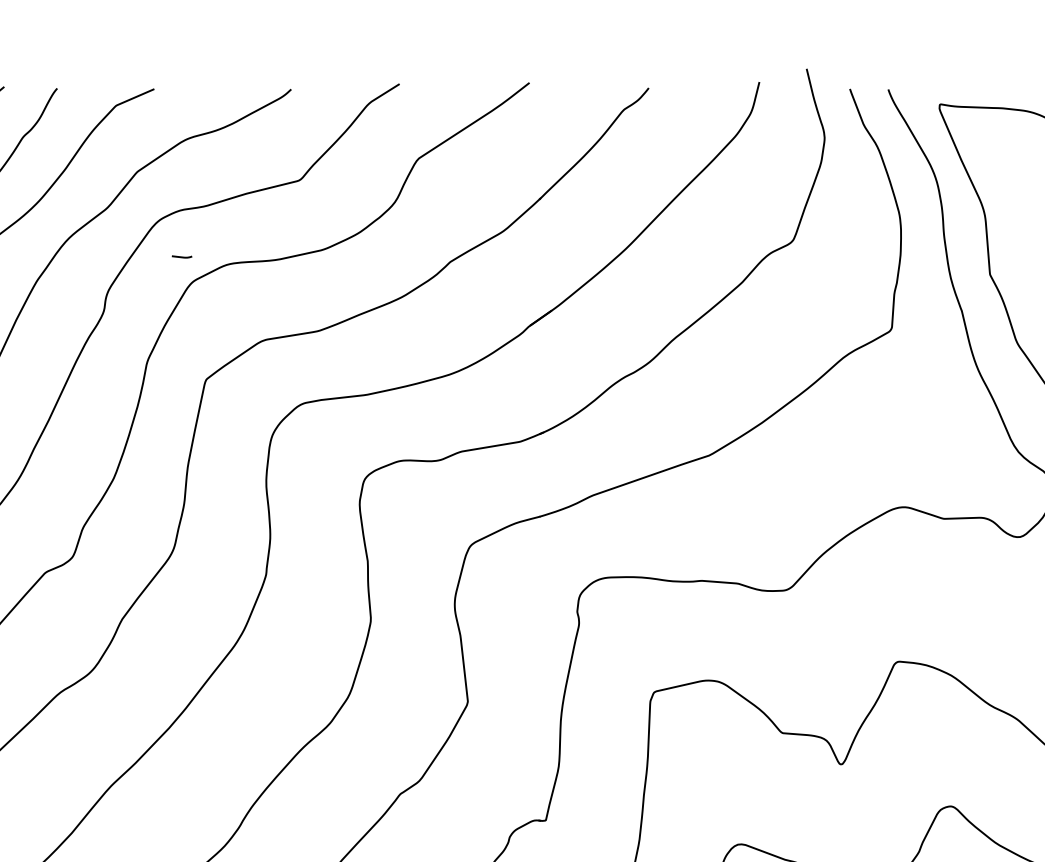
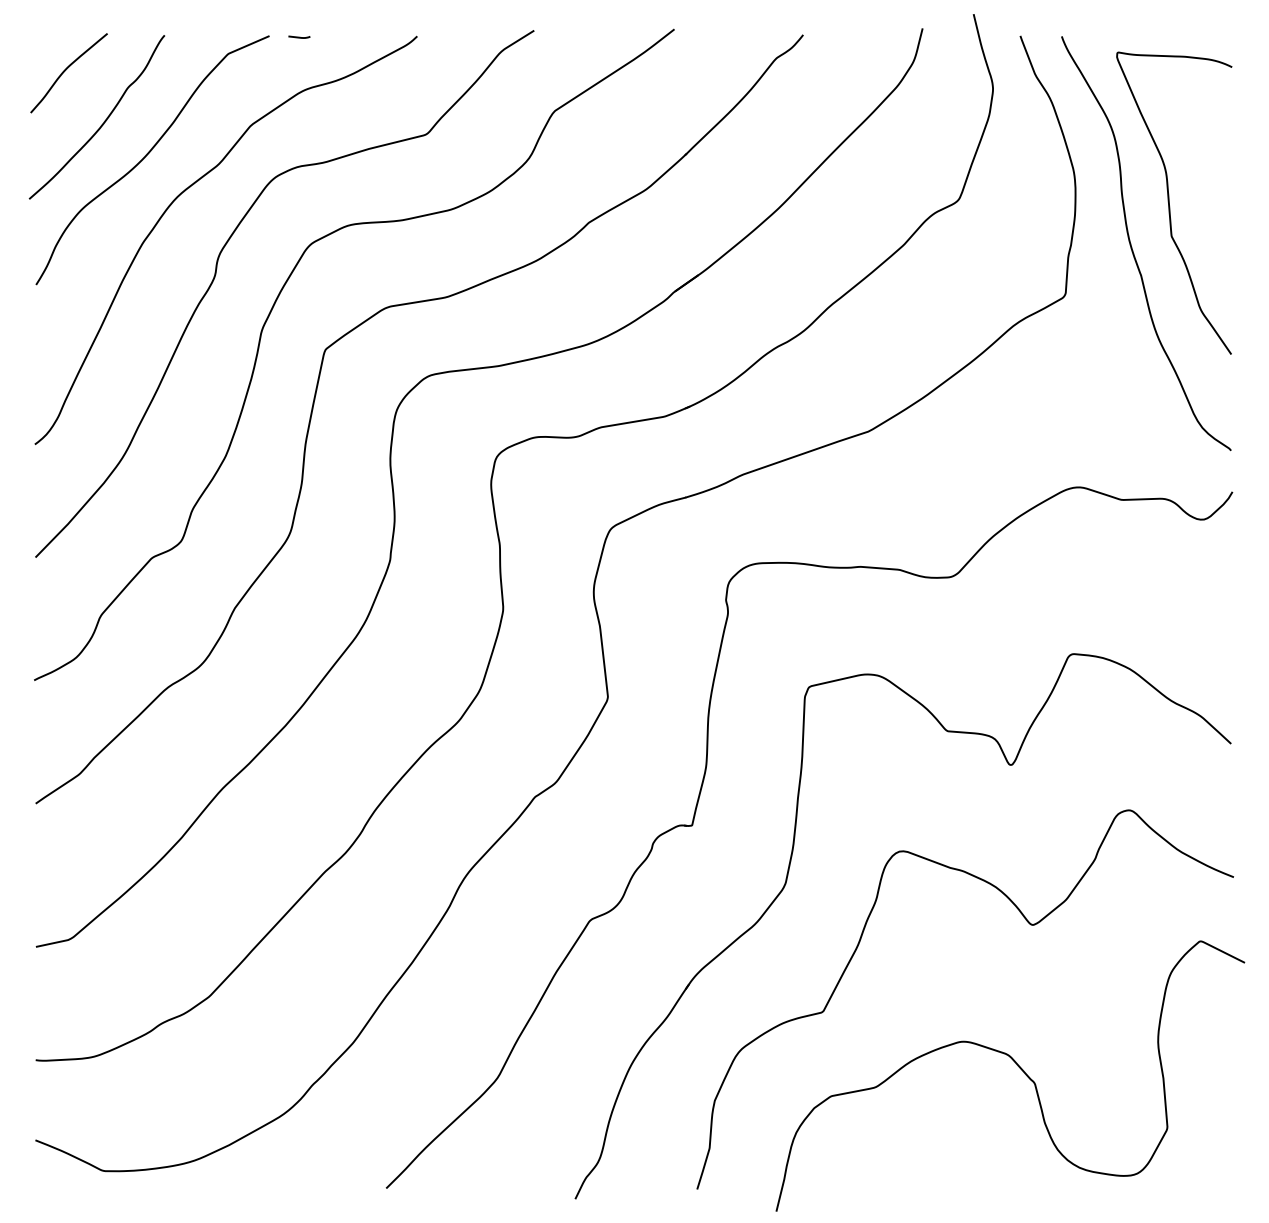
line: (182, 256) -> (299, 36), moved

